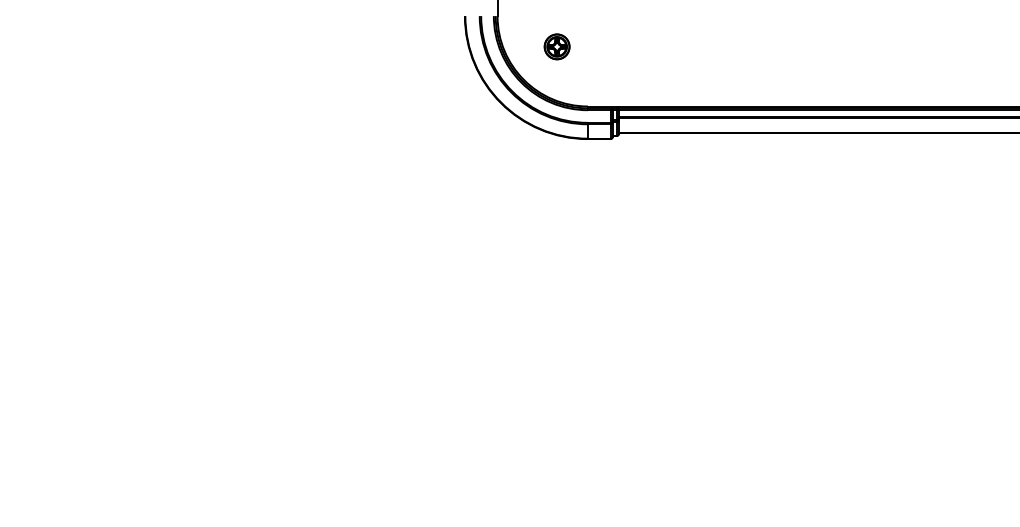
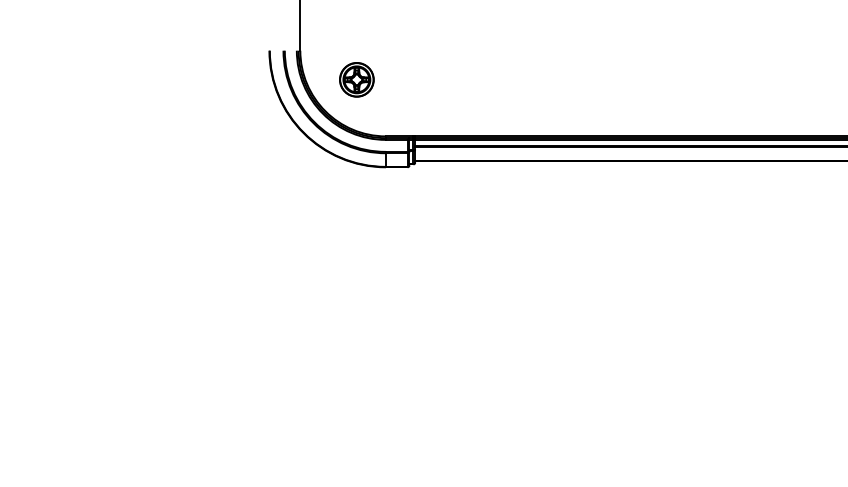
part: (556, 46) -> (356, 79), size x1.43

